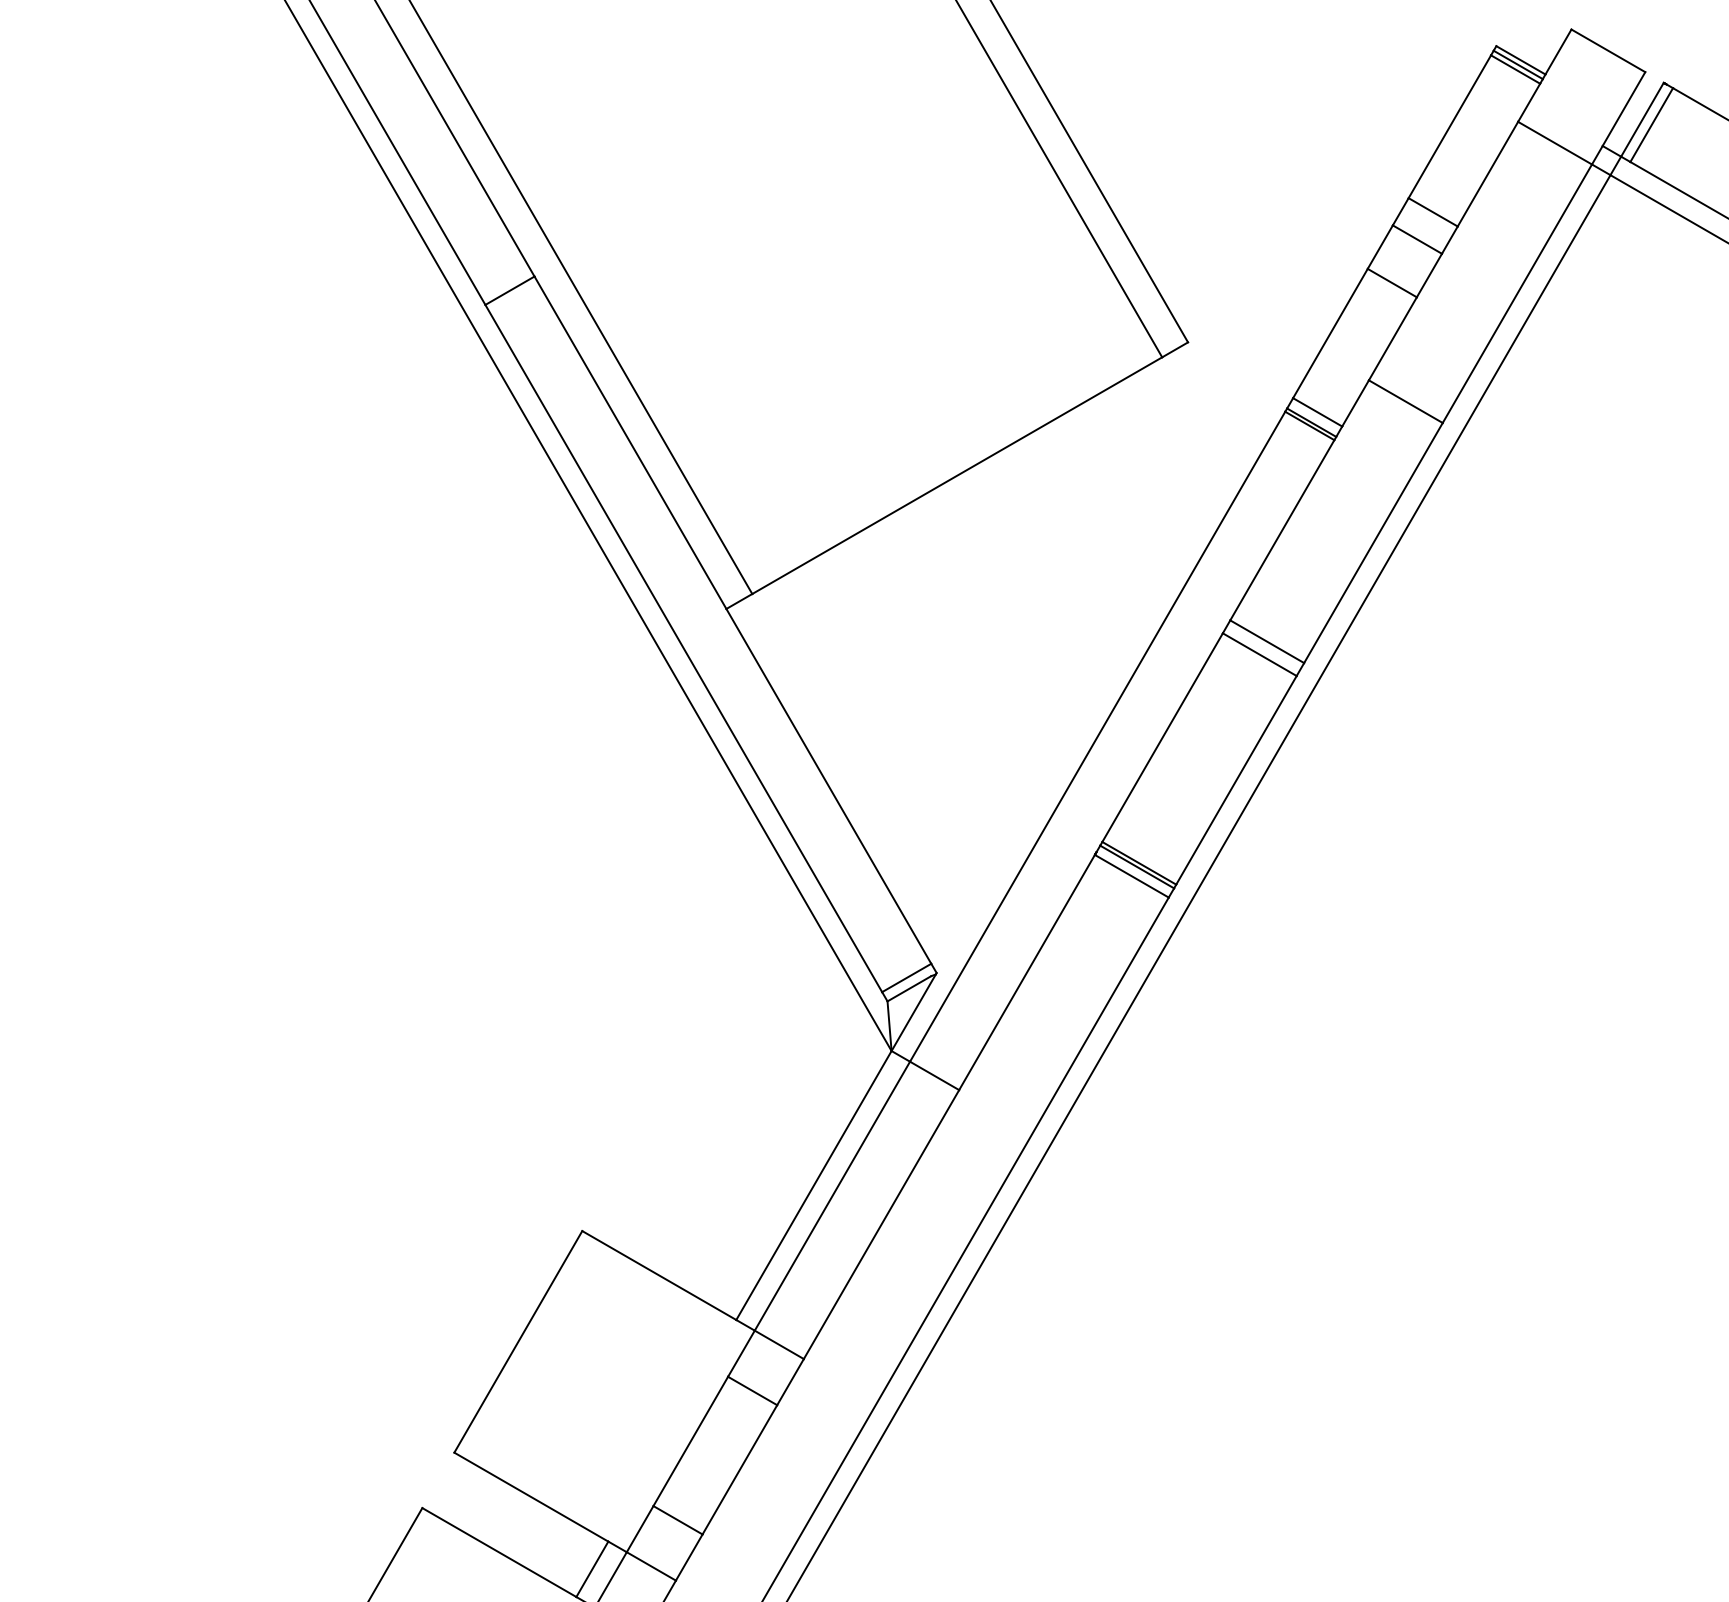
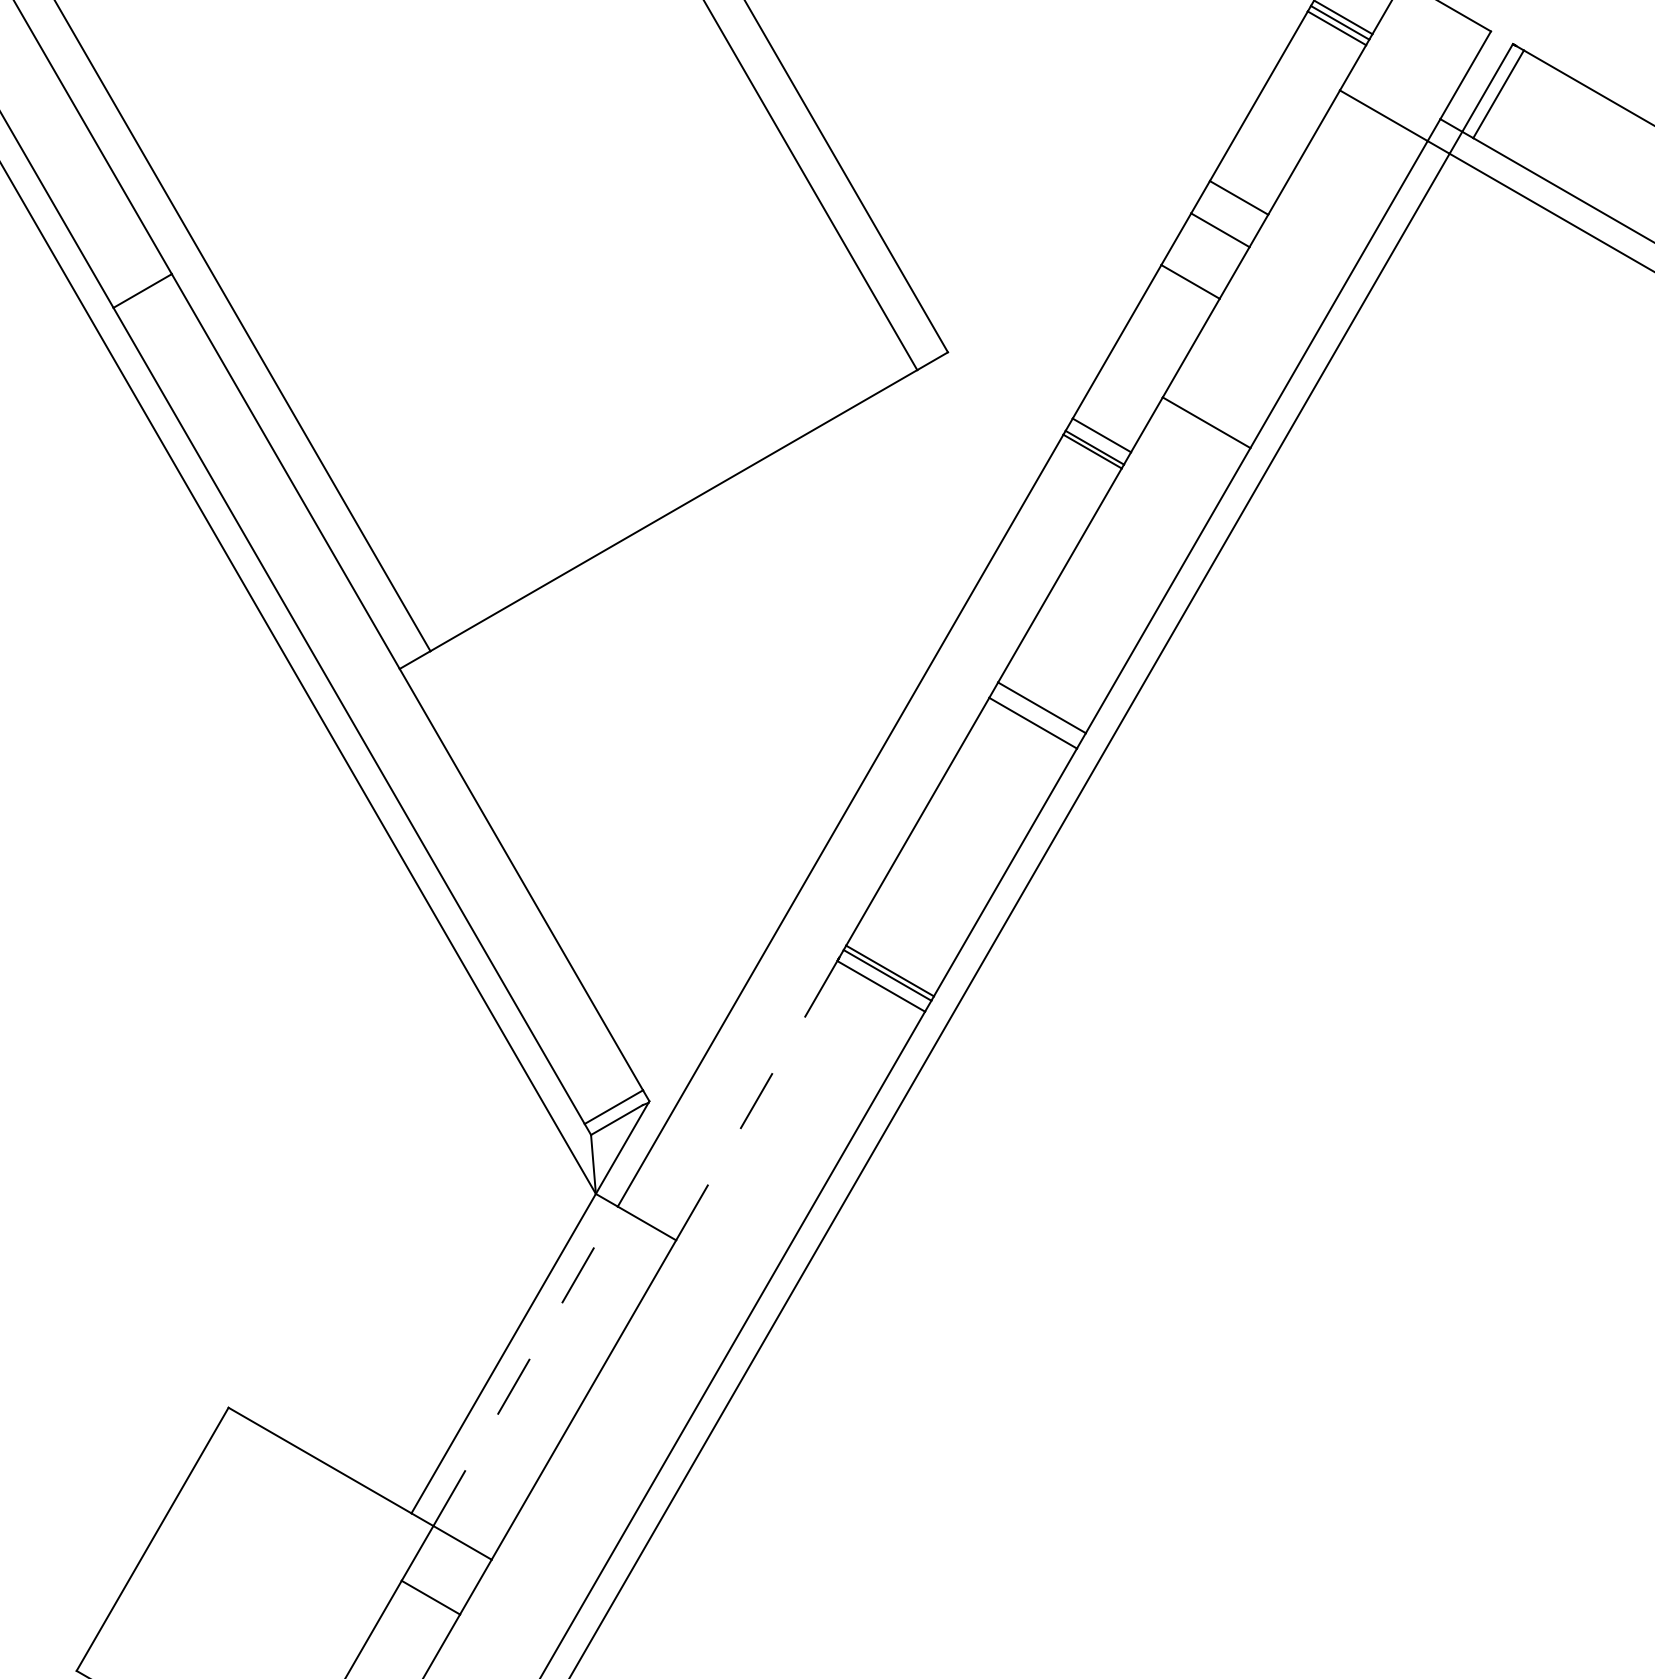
line: (1027, 972) -> (757, 1100), solid -> dashed
line: (832, 1195) -> (525, 1365), solid -> dashed

